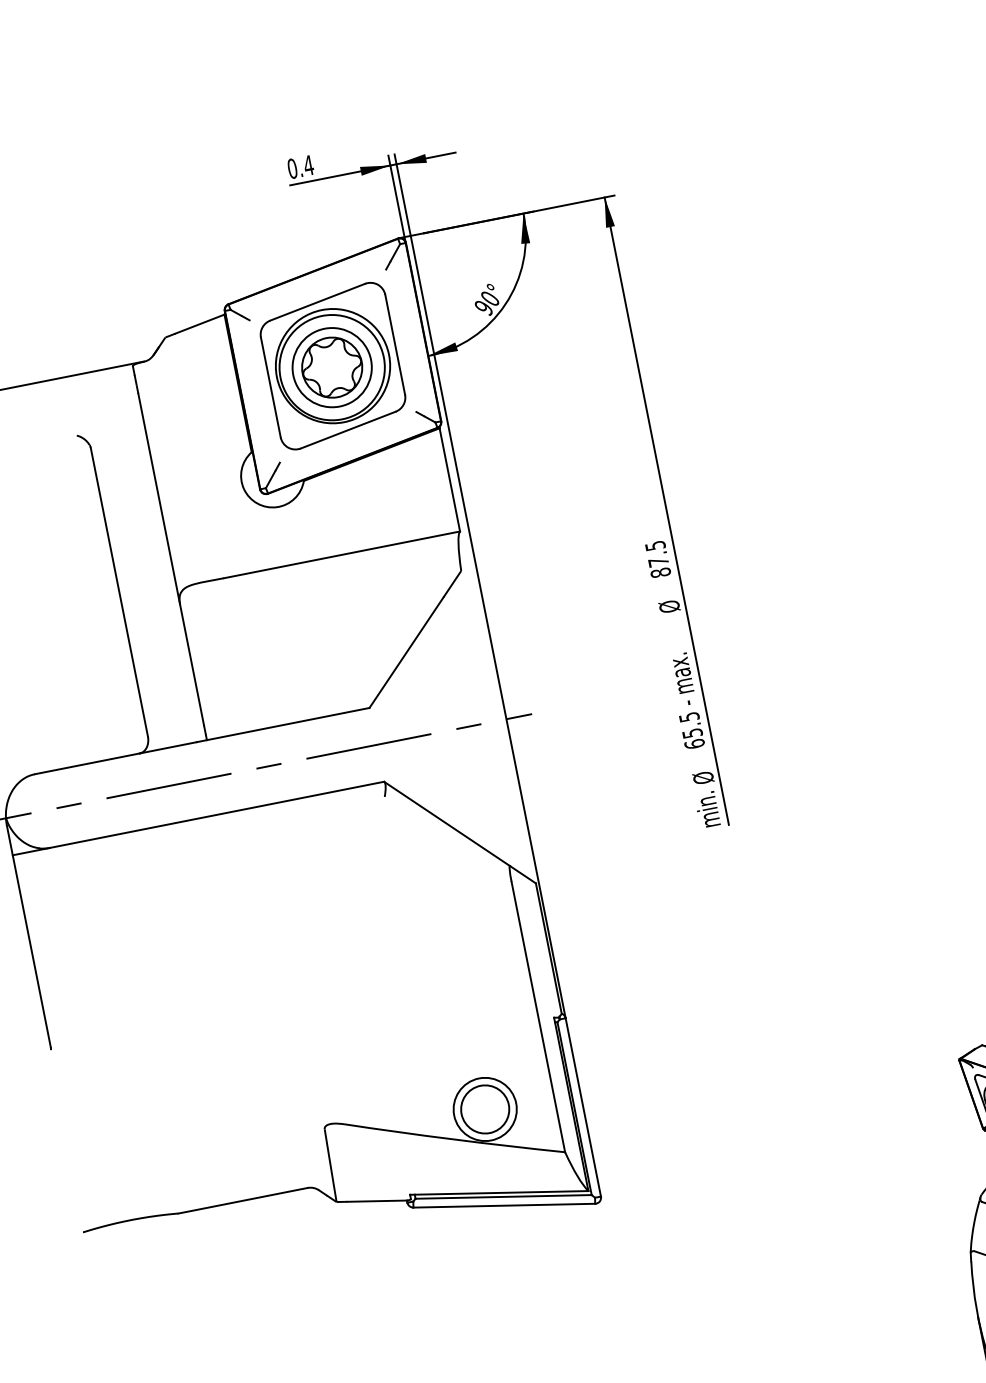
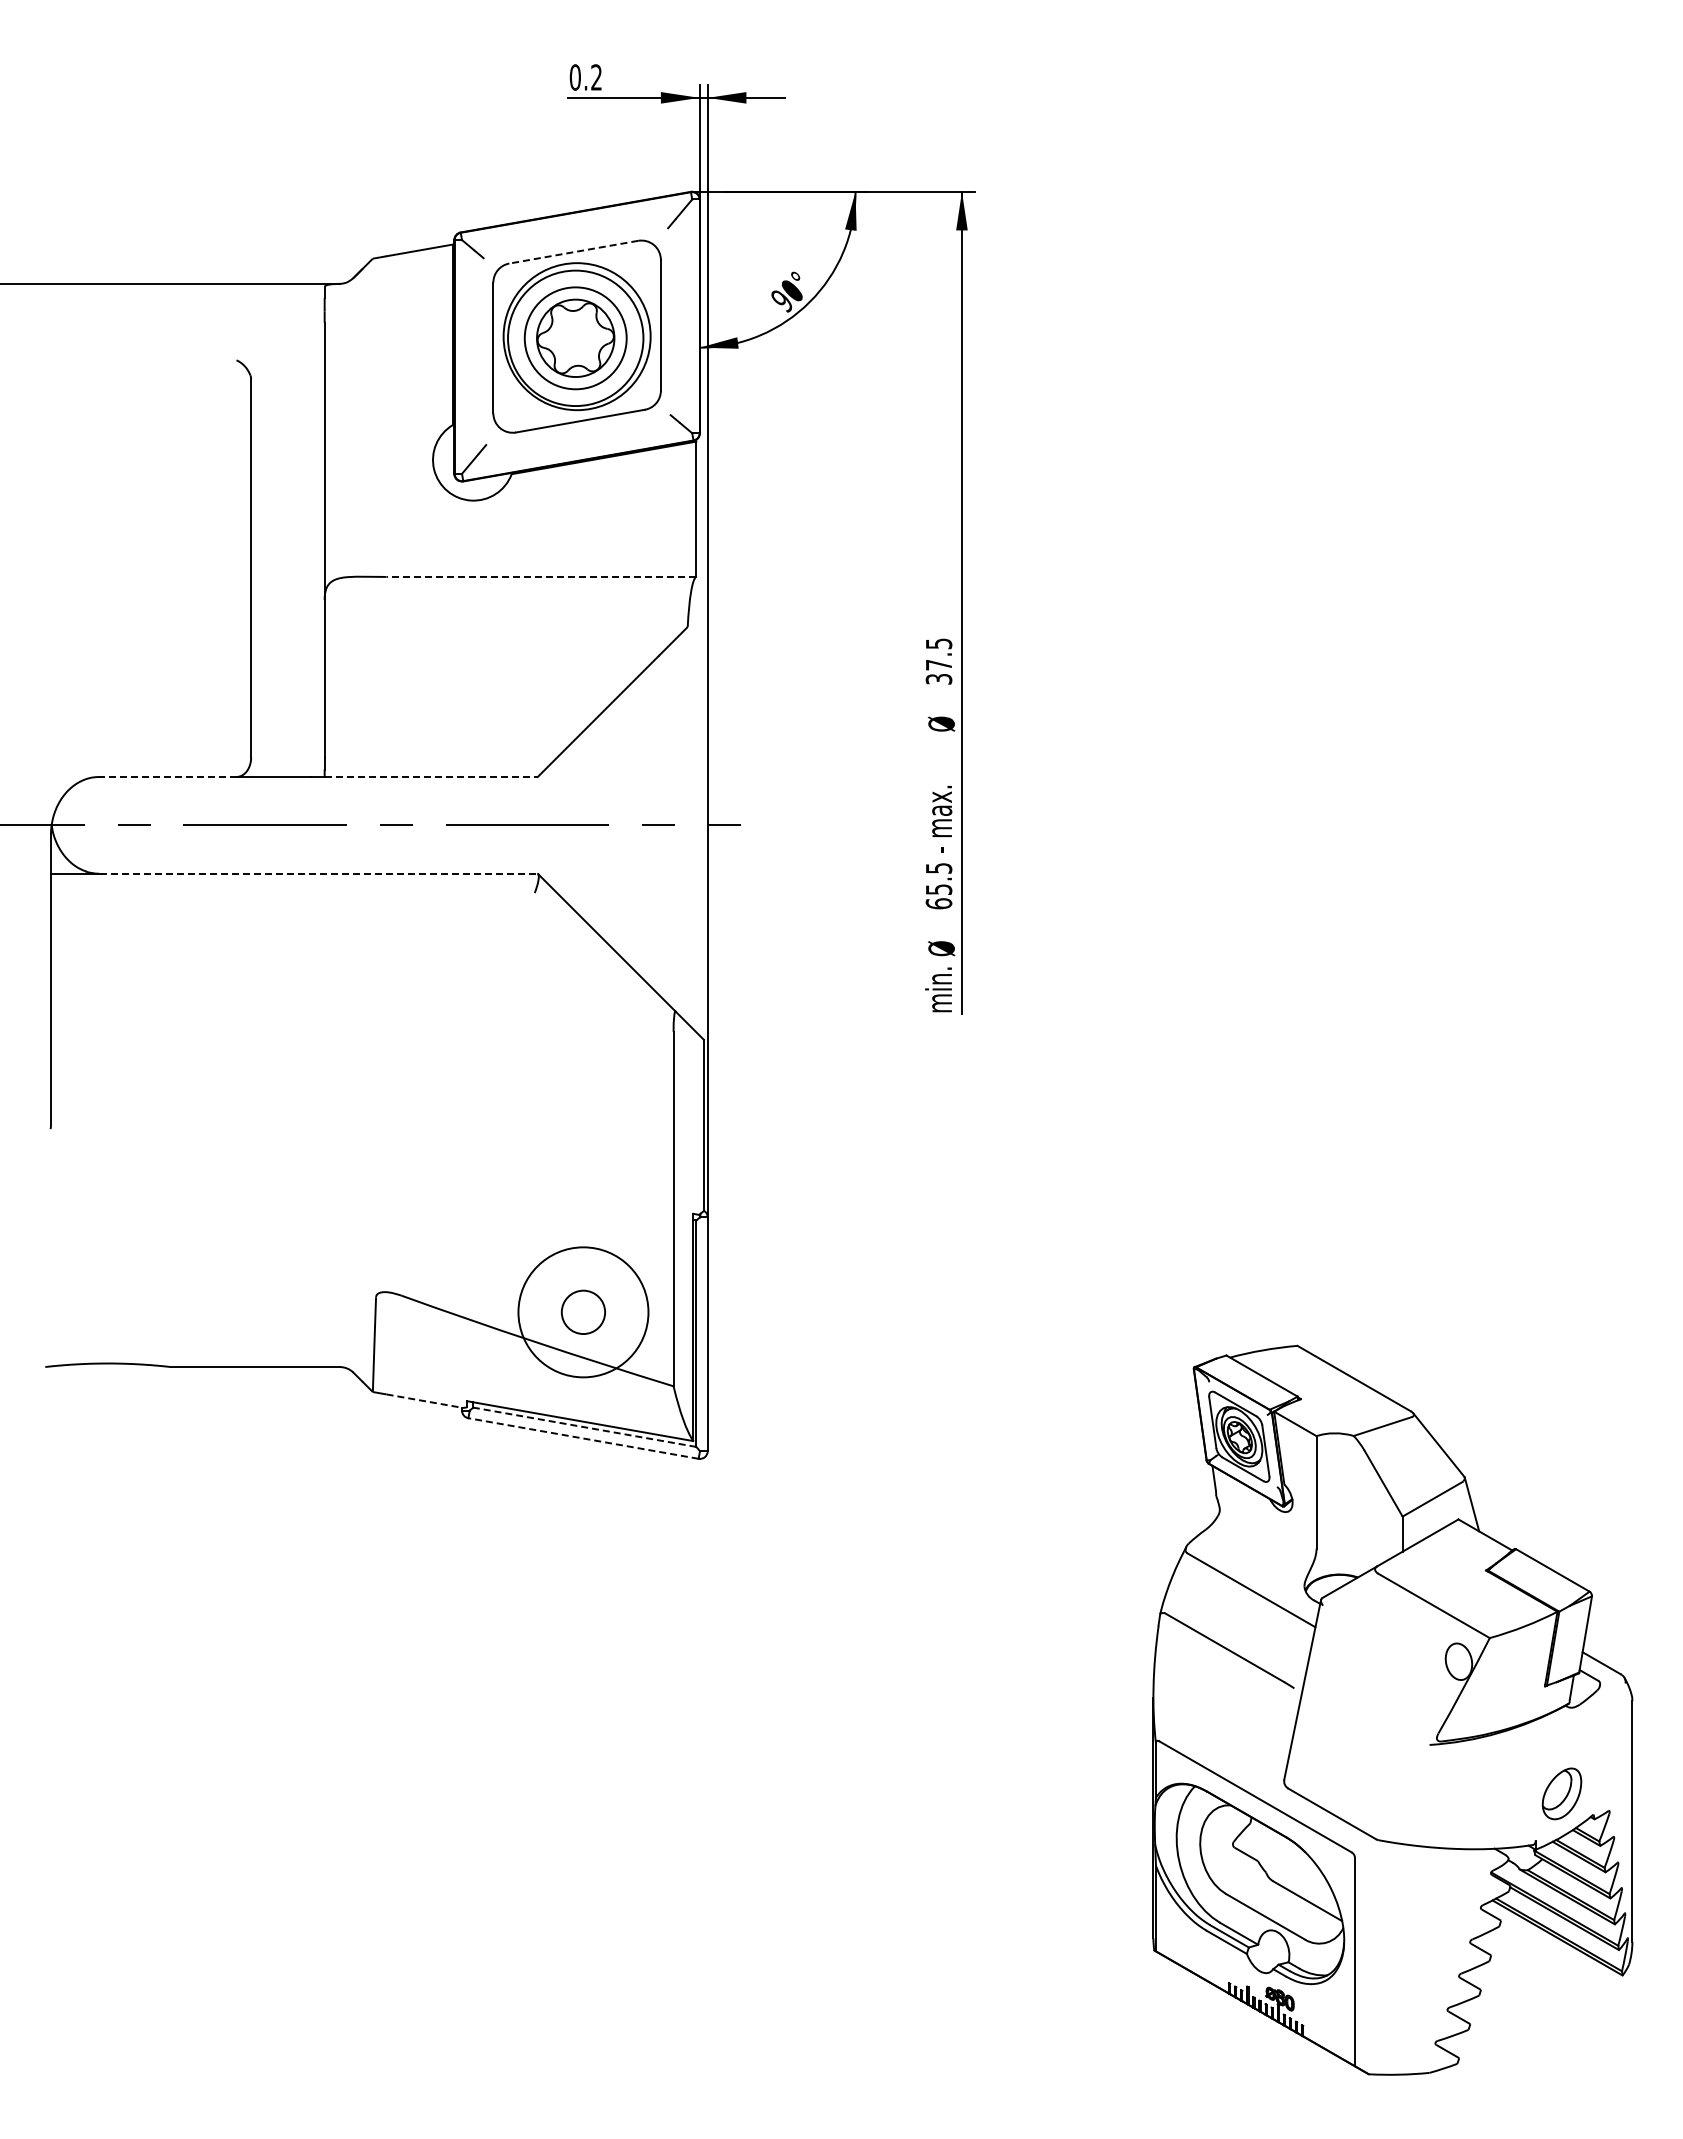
text: (308, 165) -> (596, 77), 0.4 -> 0.2
line: (317, 302) -> (573, 252), solid -> dashed
line: (342, 554) -> (541, 576), solid -> dashed
text: (660, 572) -> (938, 678), 87.5 -> 37.5
line: (288, 723) -> (431, 776), solid -> dashed
line: (86, 763) -> (167, 776), solid -> dashed
line: (217, 814) -> (319, 873), solid -> dashed
circle: (485, 1108) -> (583, 1311), size x1.6
circle: (485, 1109) -> (583, 1312), size x0.7
line: (503, 1197) -> (584, 1427), solid -> dashed
line: (377, 1201) -> (424, 1401), solid -> dashed
line: (504, 1205) -> (583, 1438), solid -> dashed

